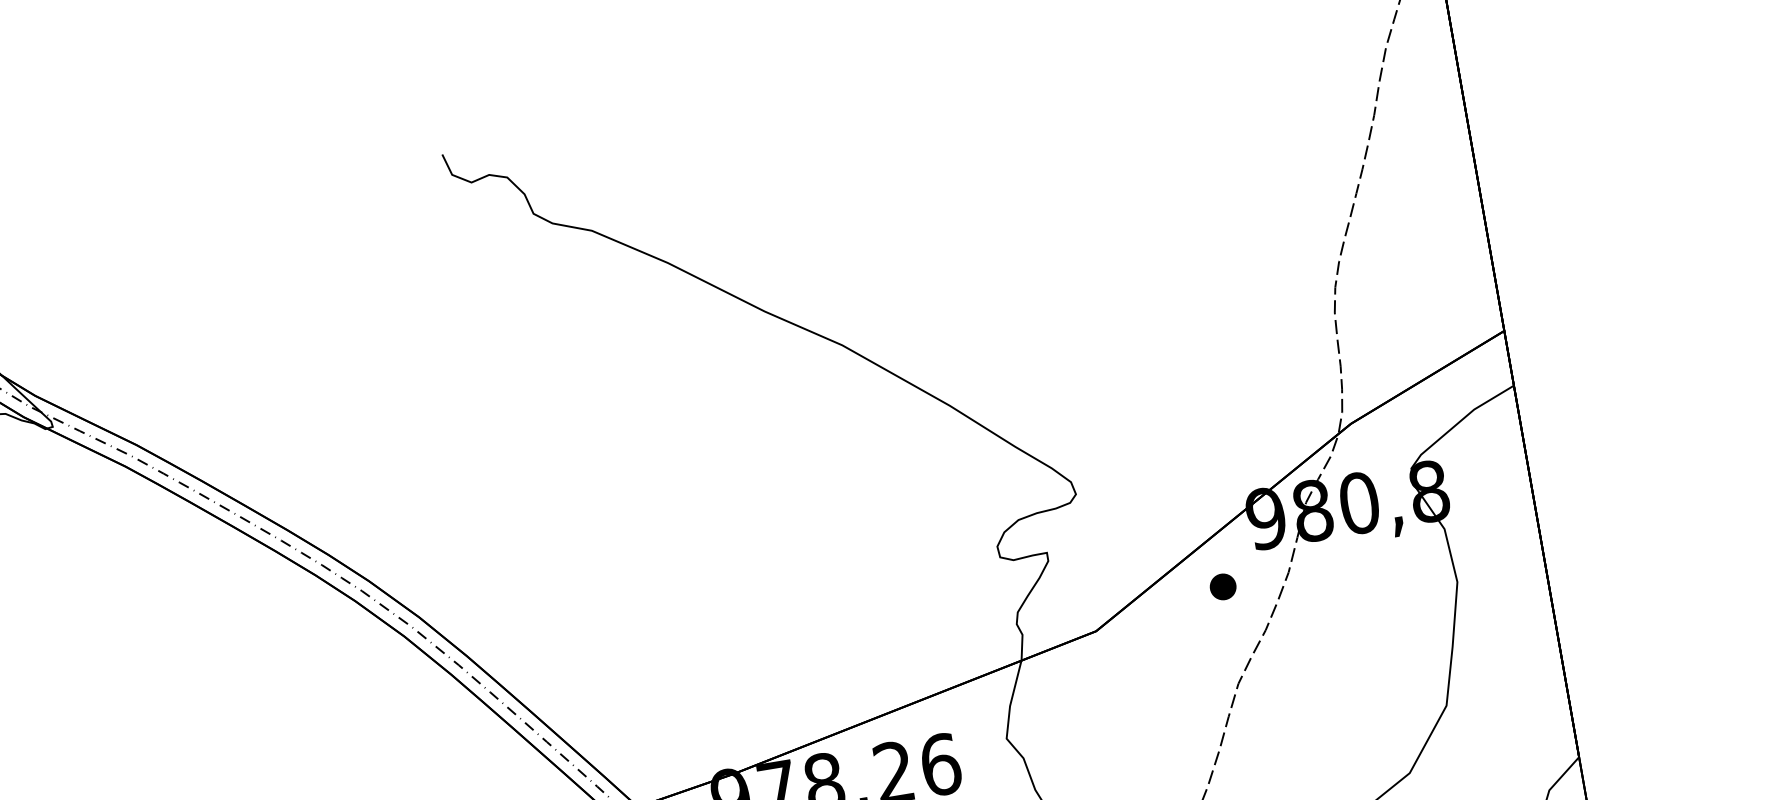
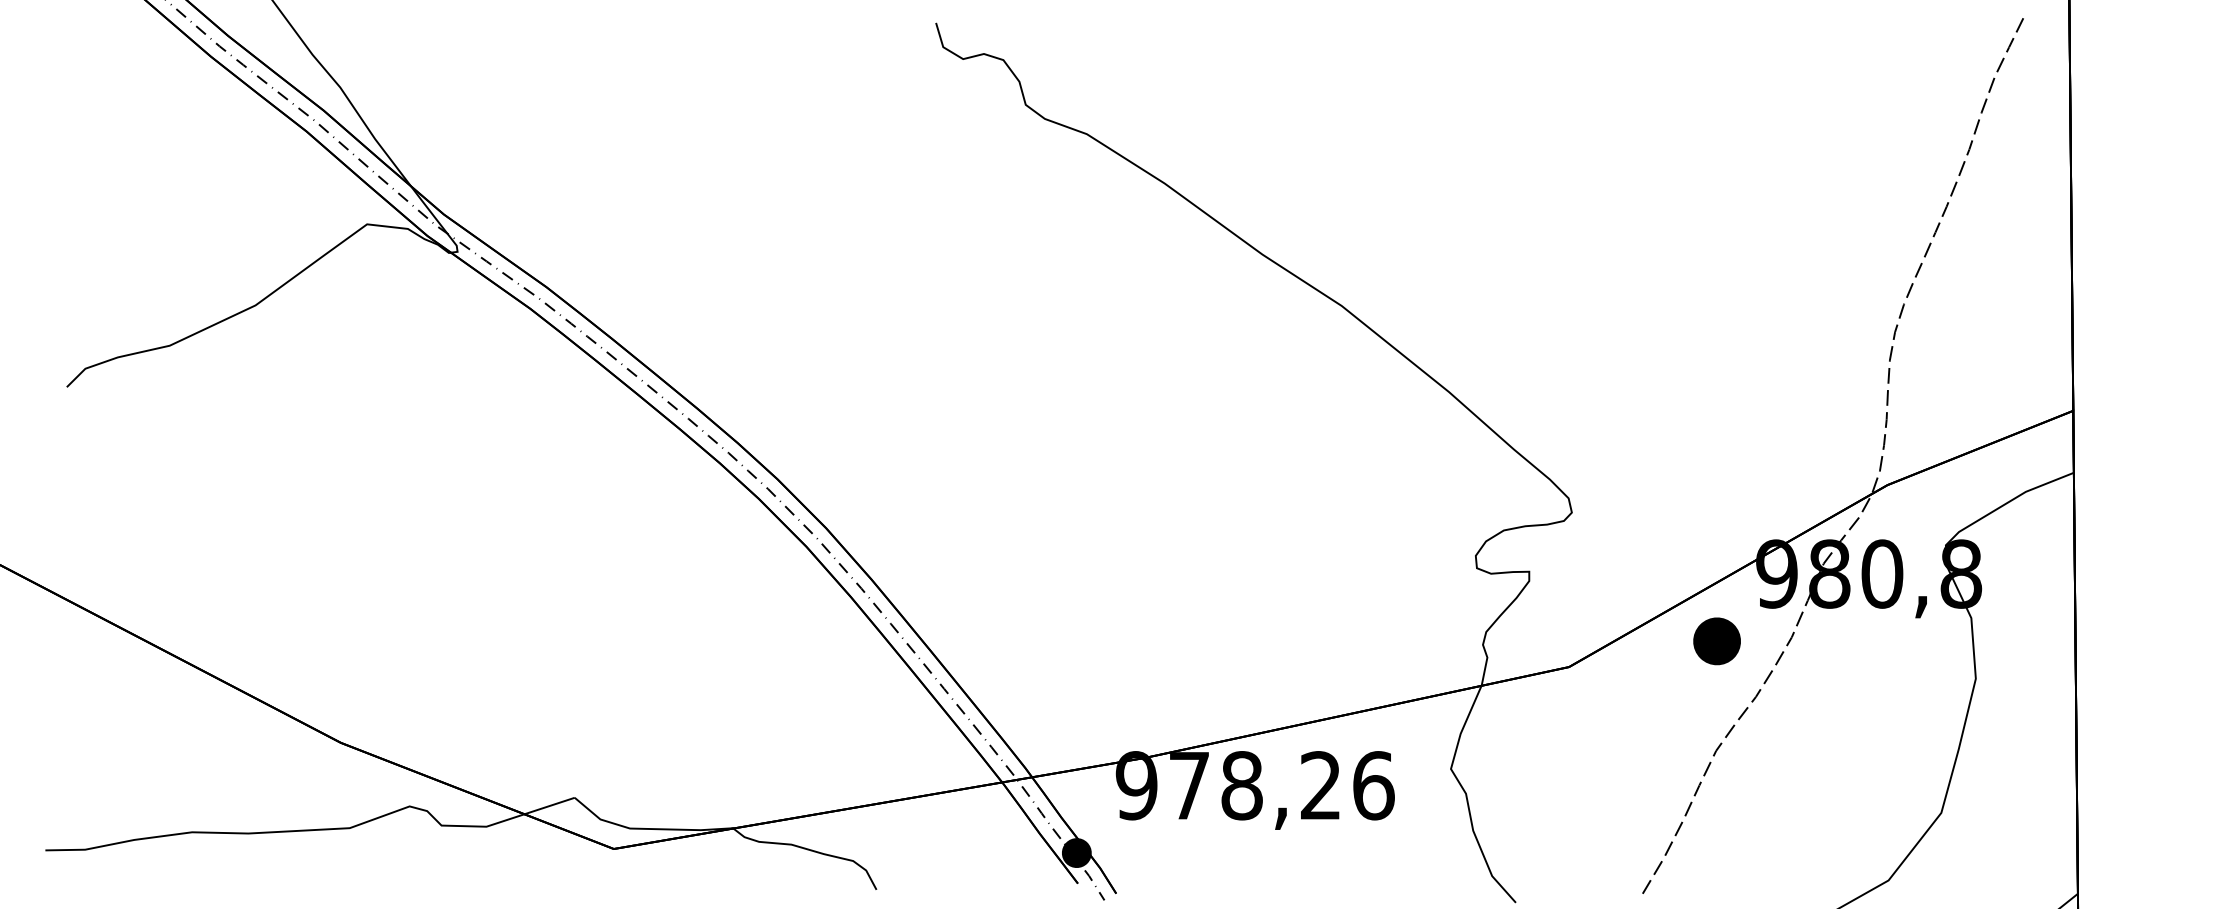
part: (1222, 587) -> (1716, 641), size x1.6

